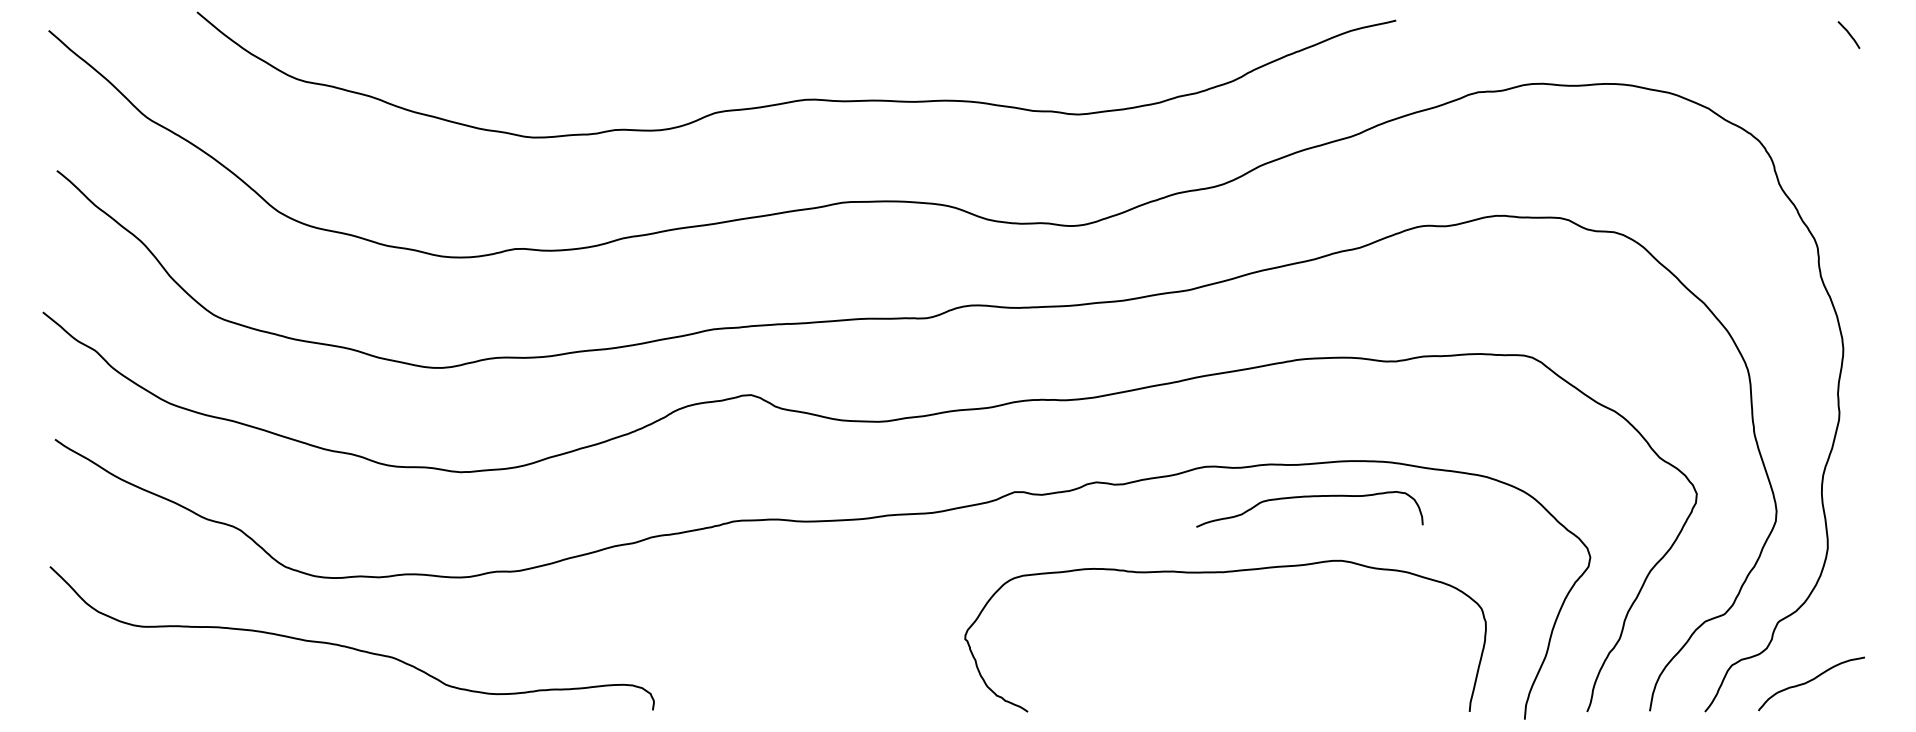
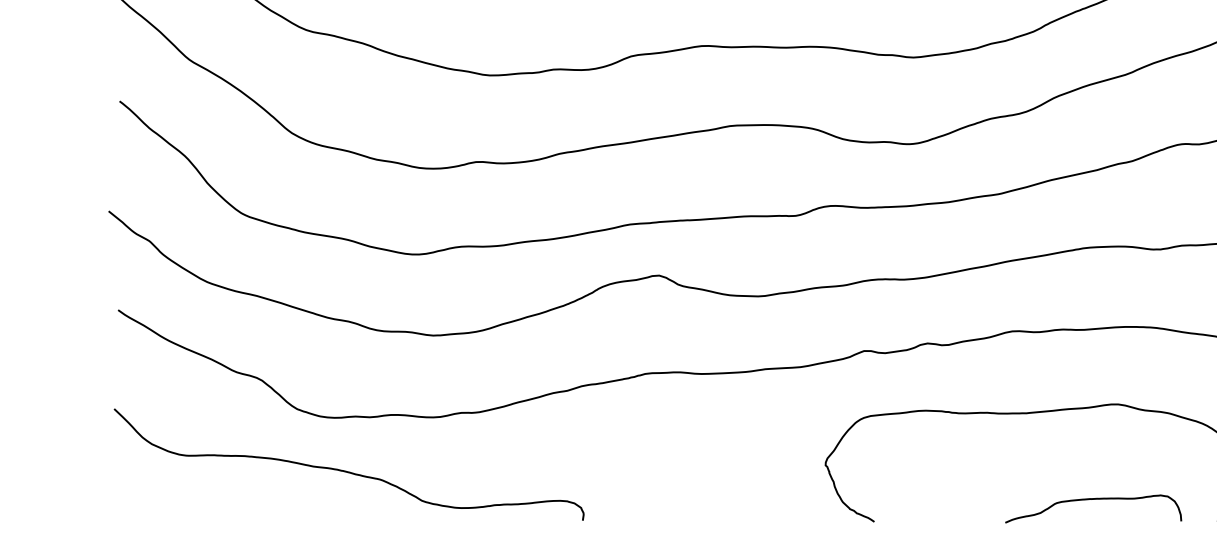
curve: (1309, 497) -> (1093, 499), moved

